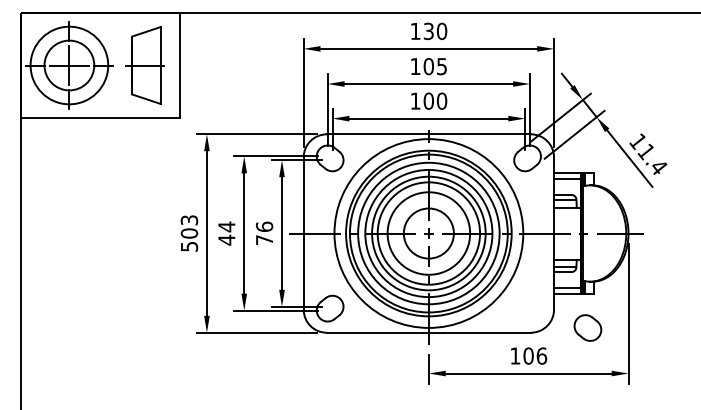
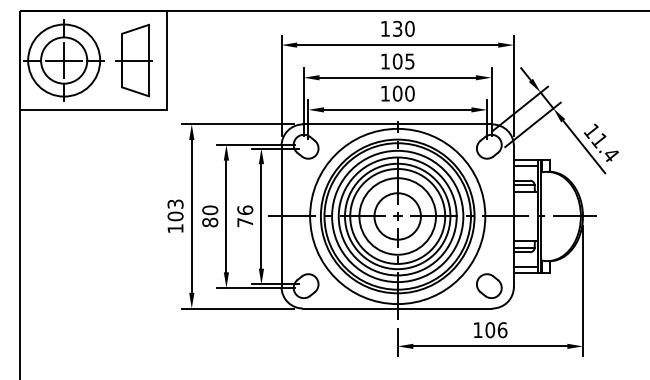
text: (227, 233) -> (210, 216), 44 -> 80
text: (189, 246) -> (175, 228), 503 -> 103
part: (588, 327) -> (489, 285), moved

